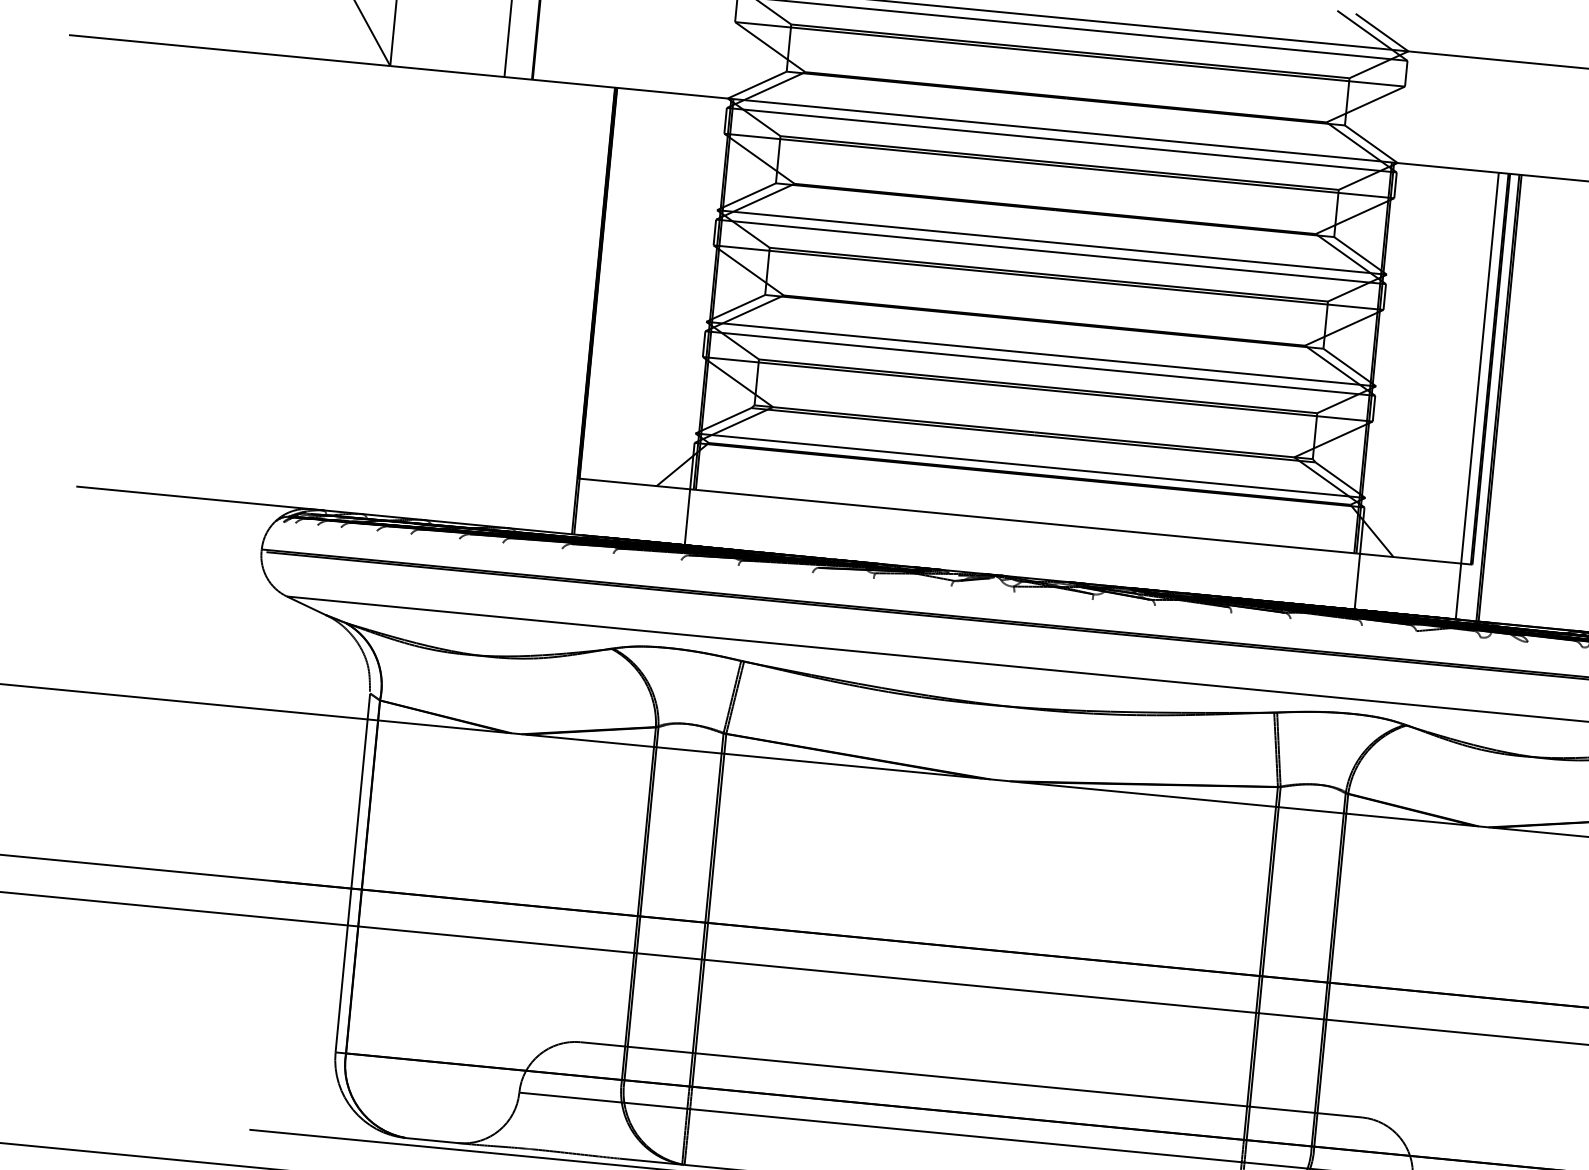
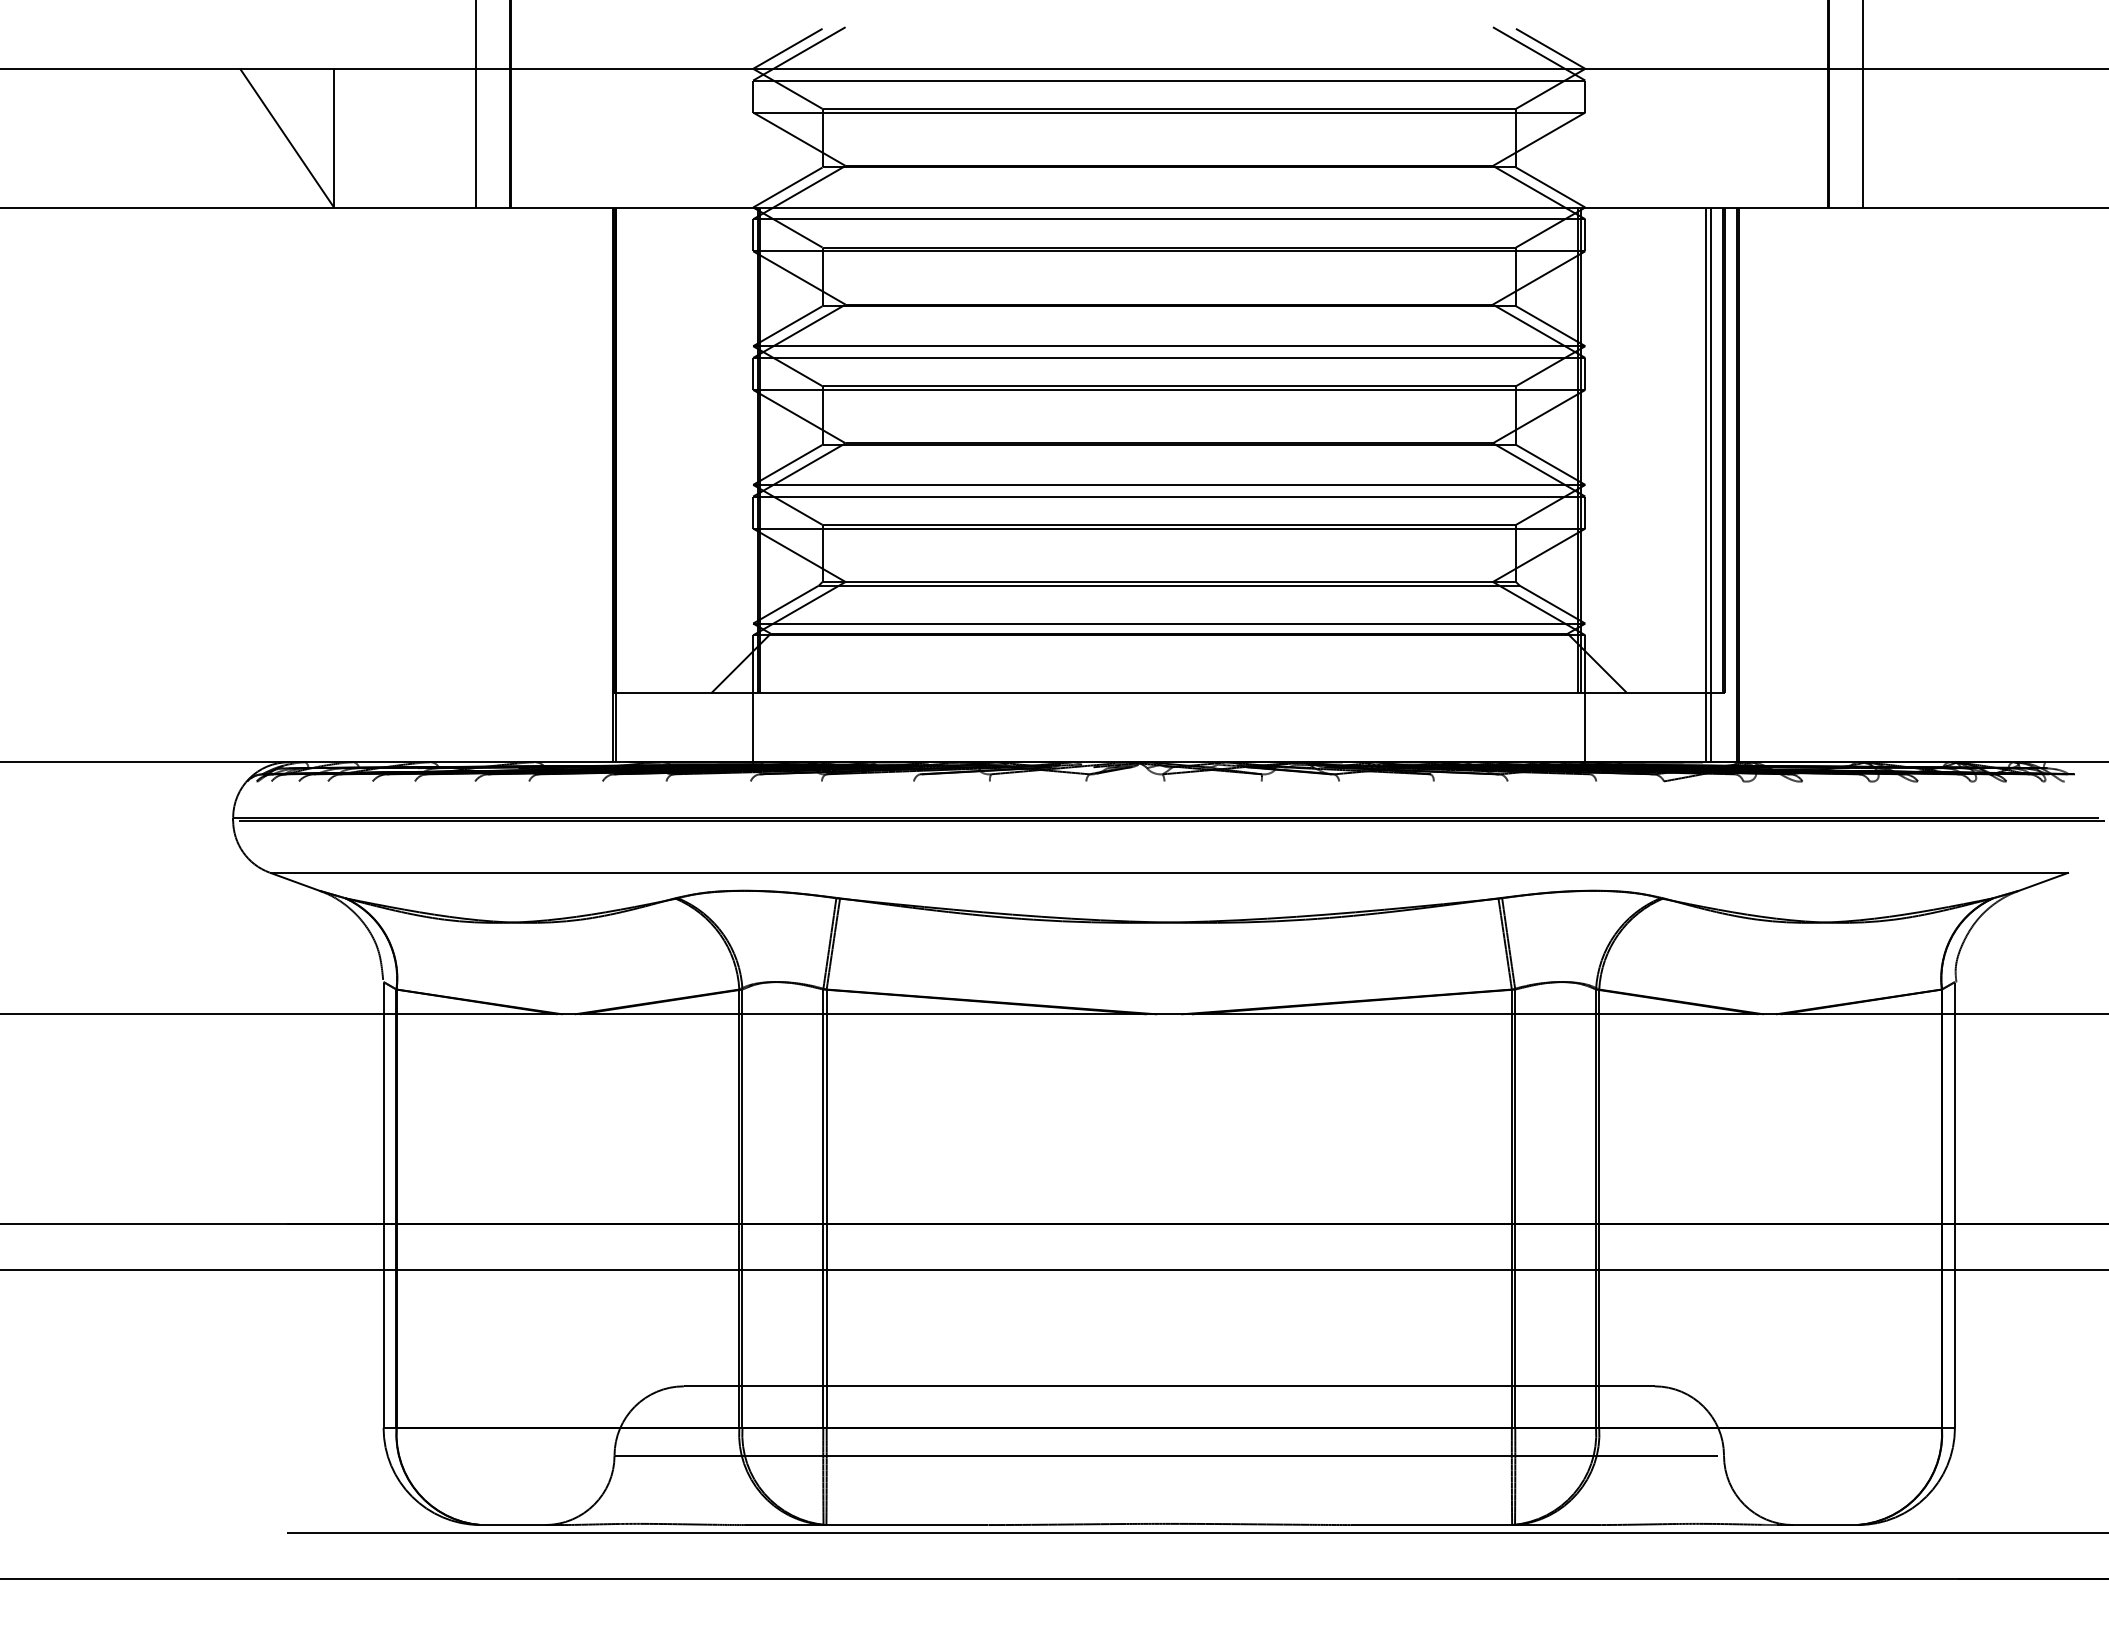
line: (1472, 395) -> (1705, 484), added

